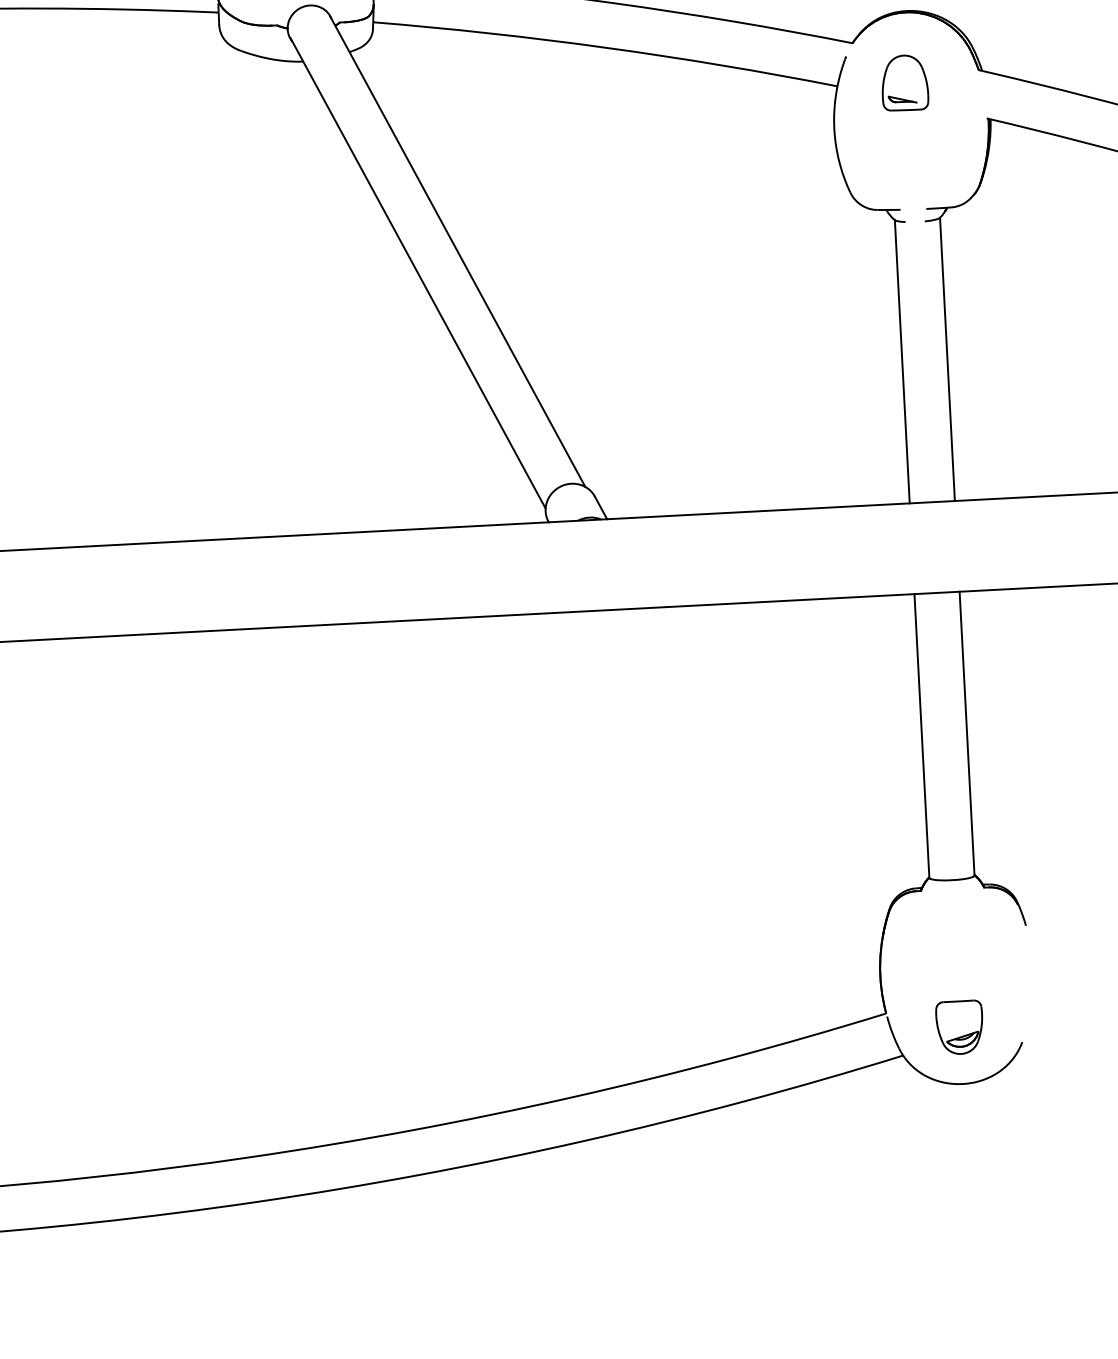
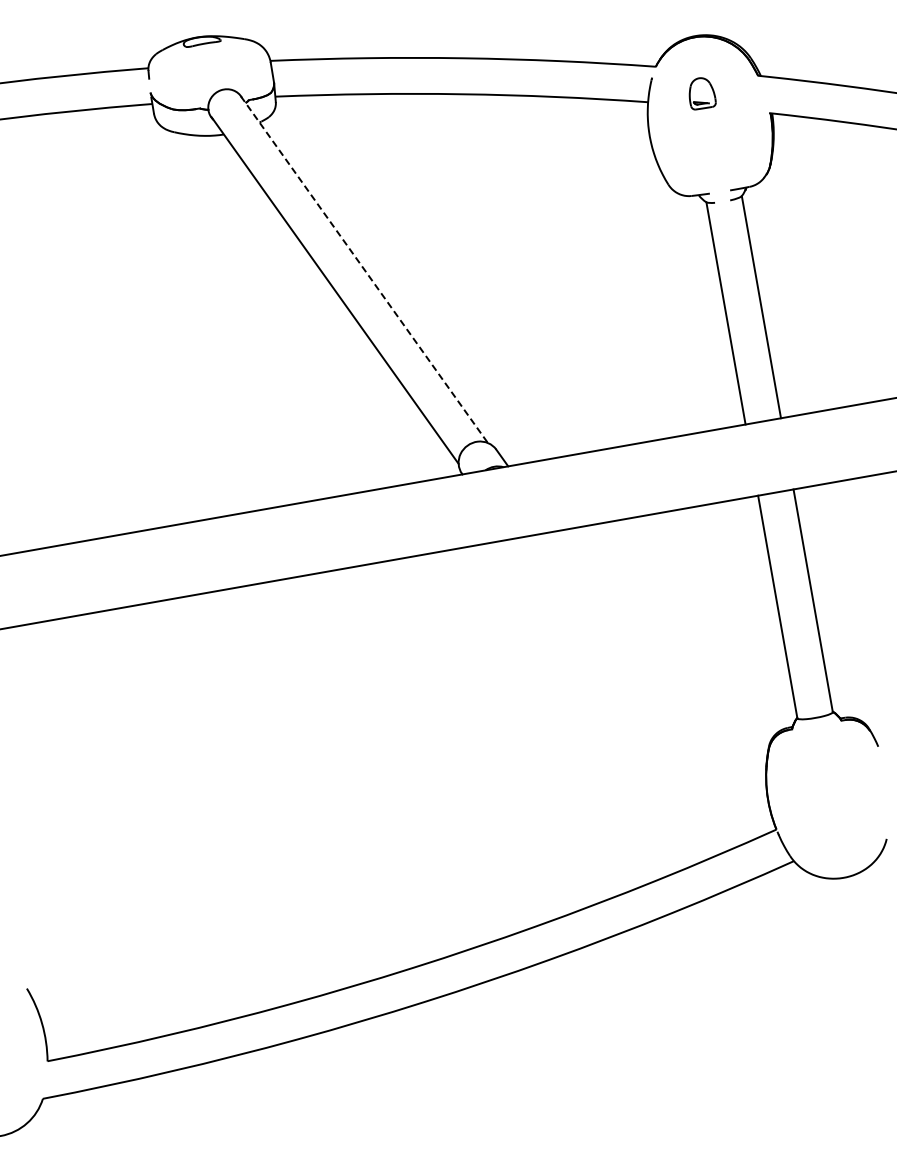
part: (906, 83) -> (702, 93), size x0.7
line: (457, 251) -> (364, 269), solid -> dashed
part: (956, 1025) -> (833, 832), removed

